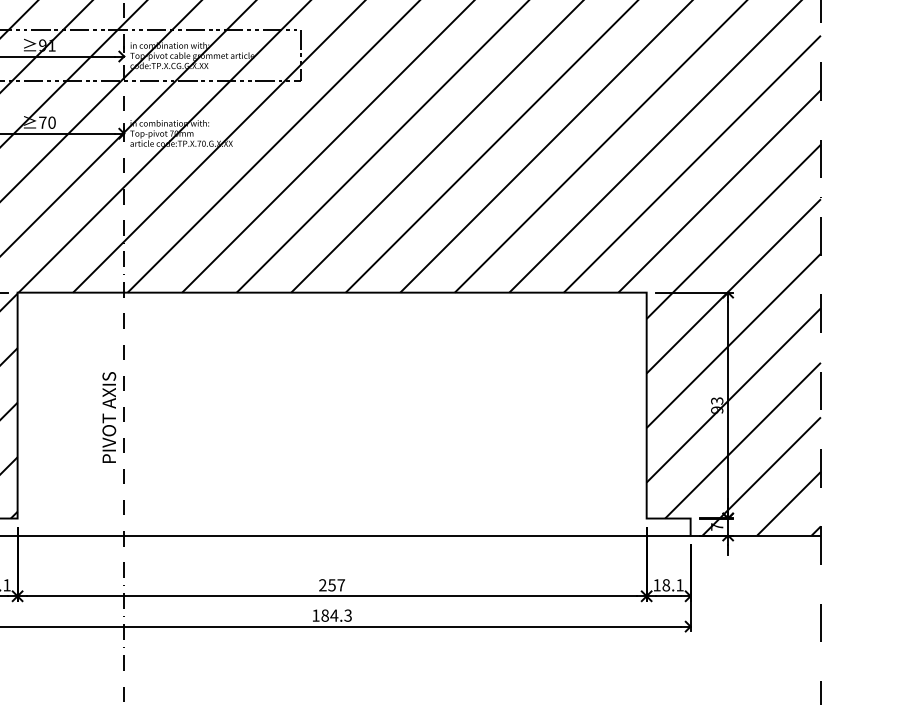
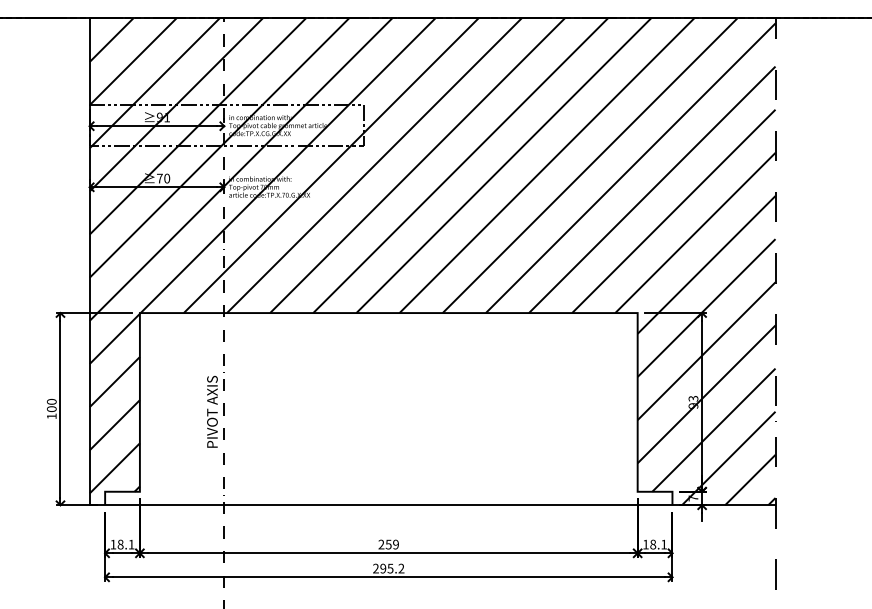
text: (340, 585) -> (395, 544), 257 -> 259
text: (331, 615) -> (388, 568), 184.3 -> 295.2

